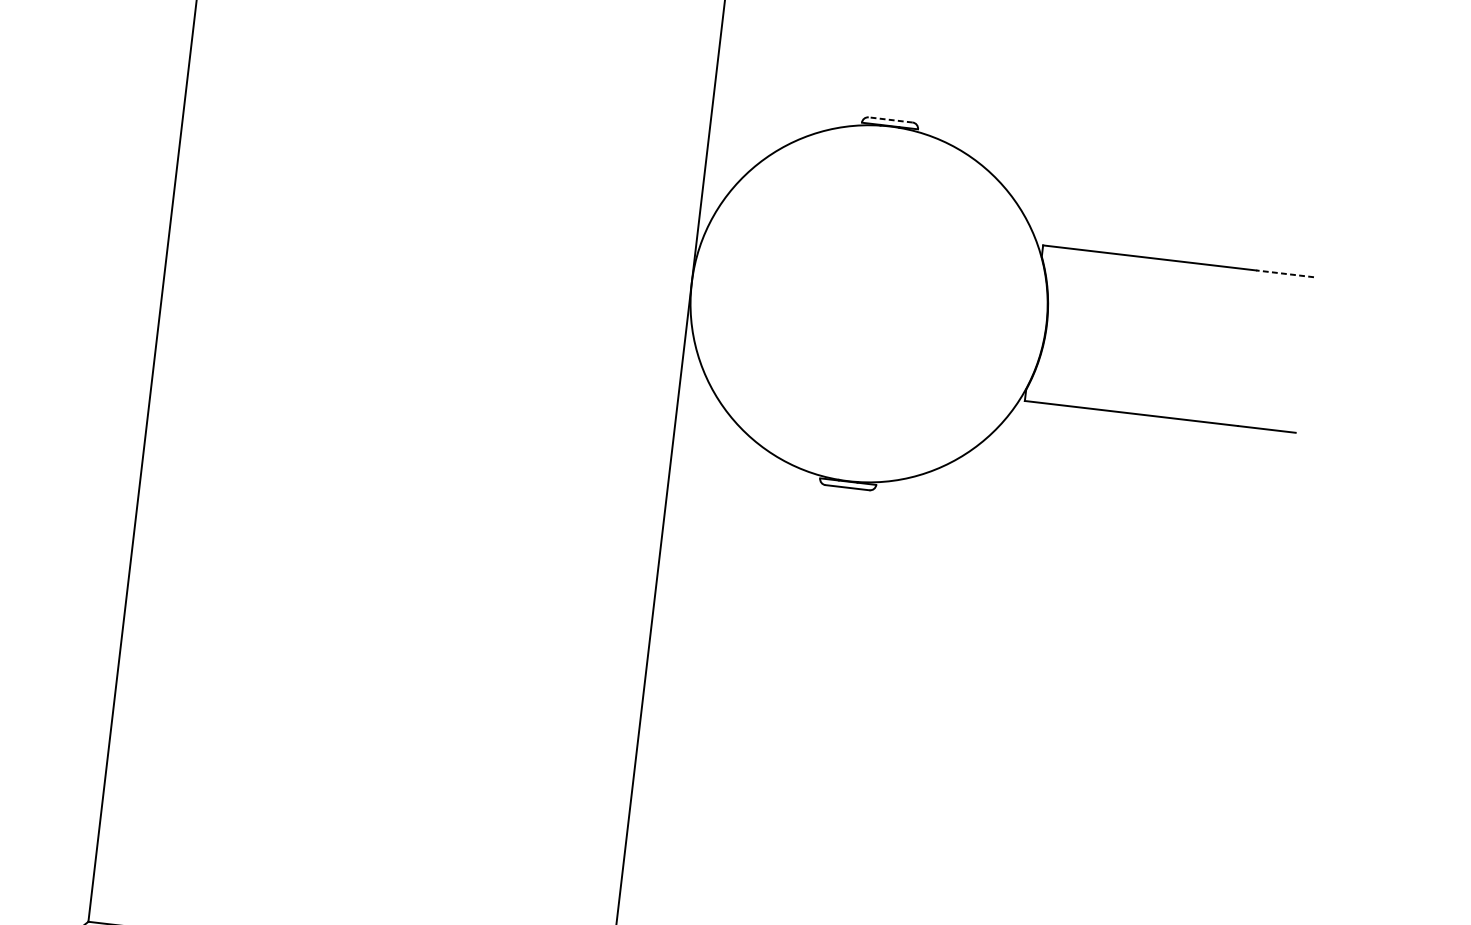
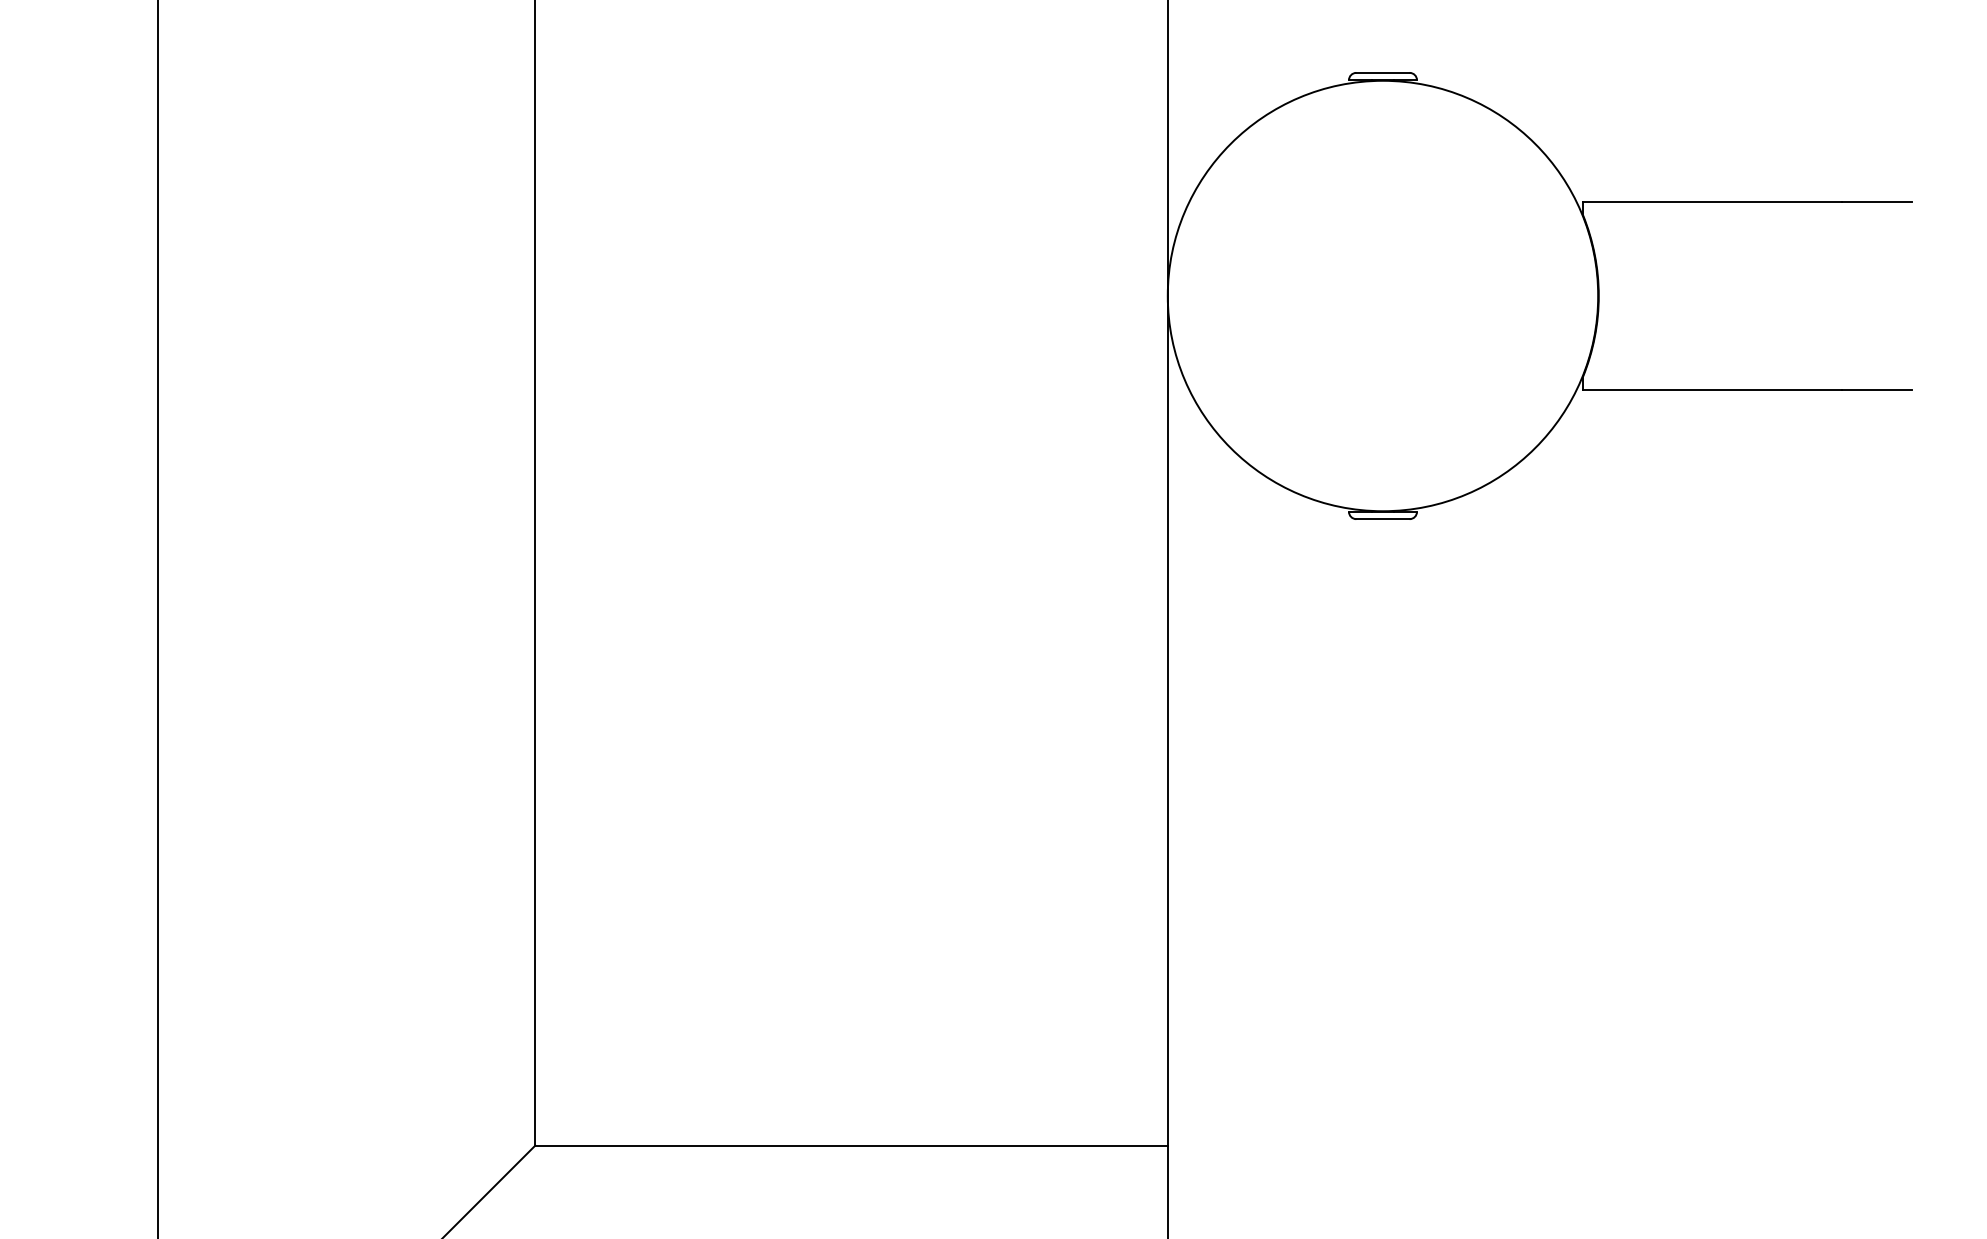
line: (891, 119) -> (1383, 72), dashed -> solid
line: (1284, 273) -> (1876, 201), dashed -> solid

